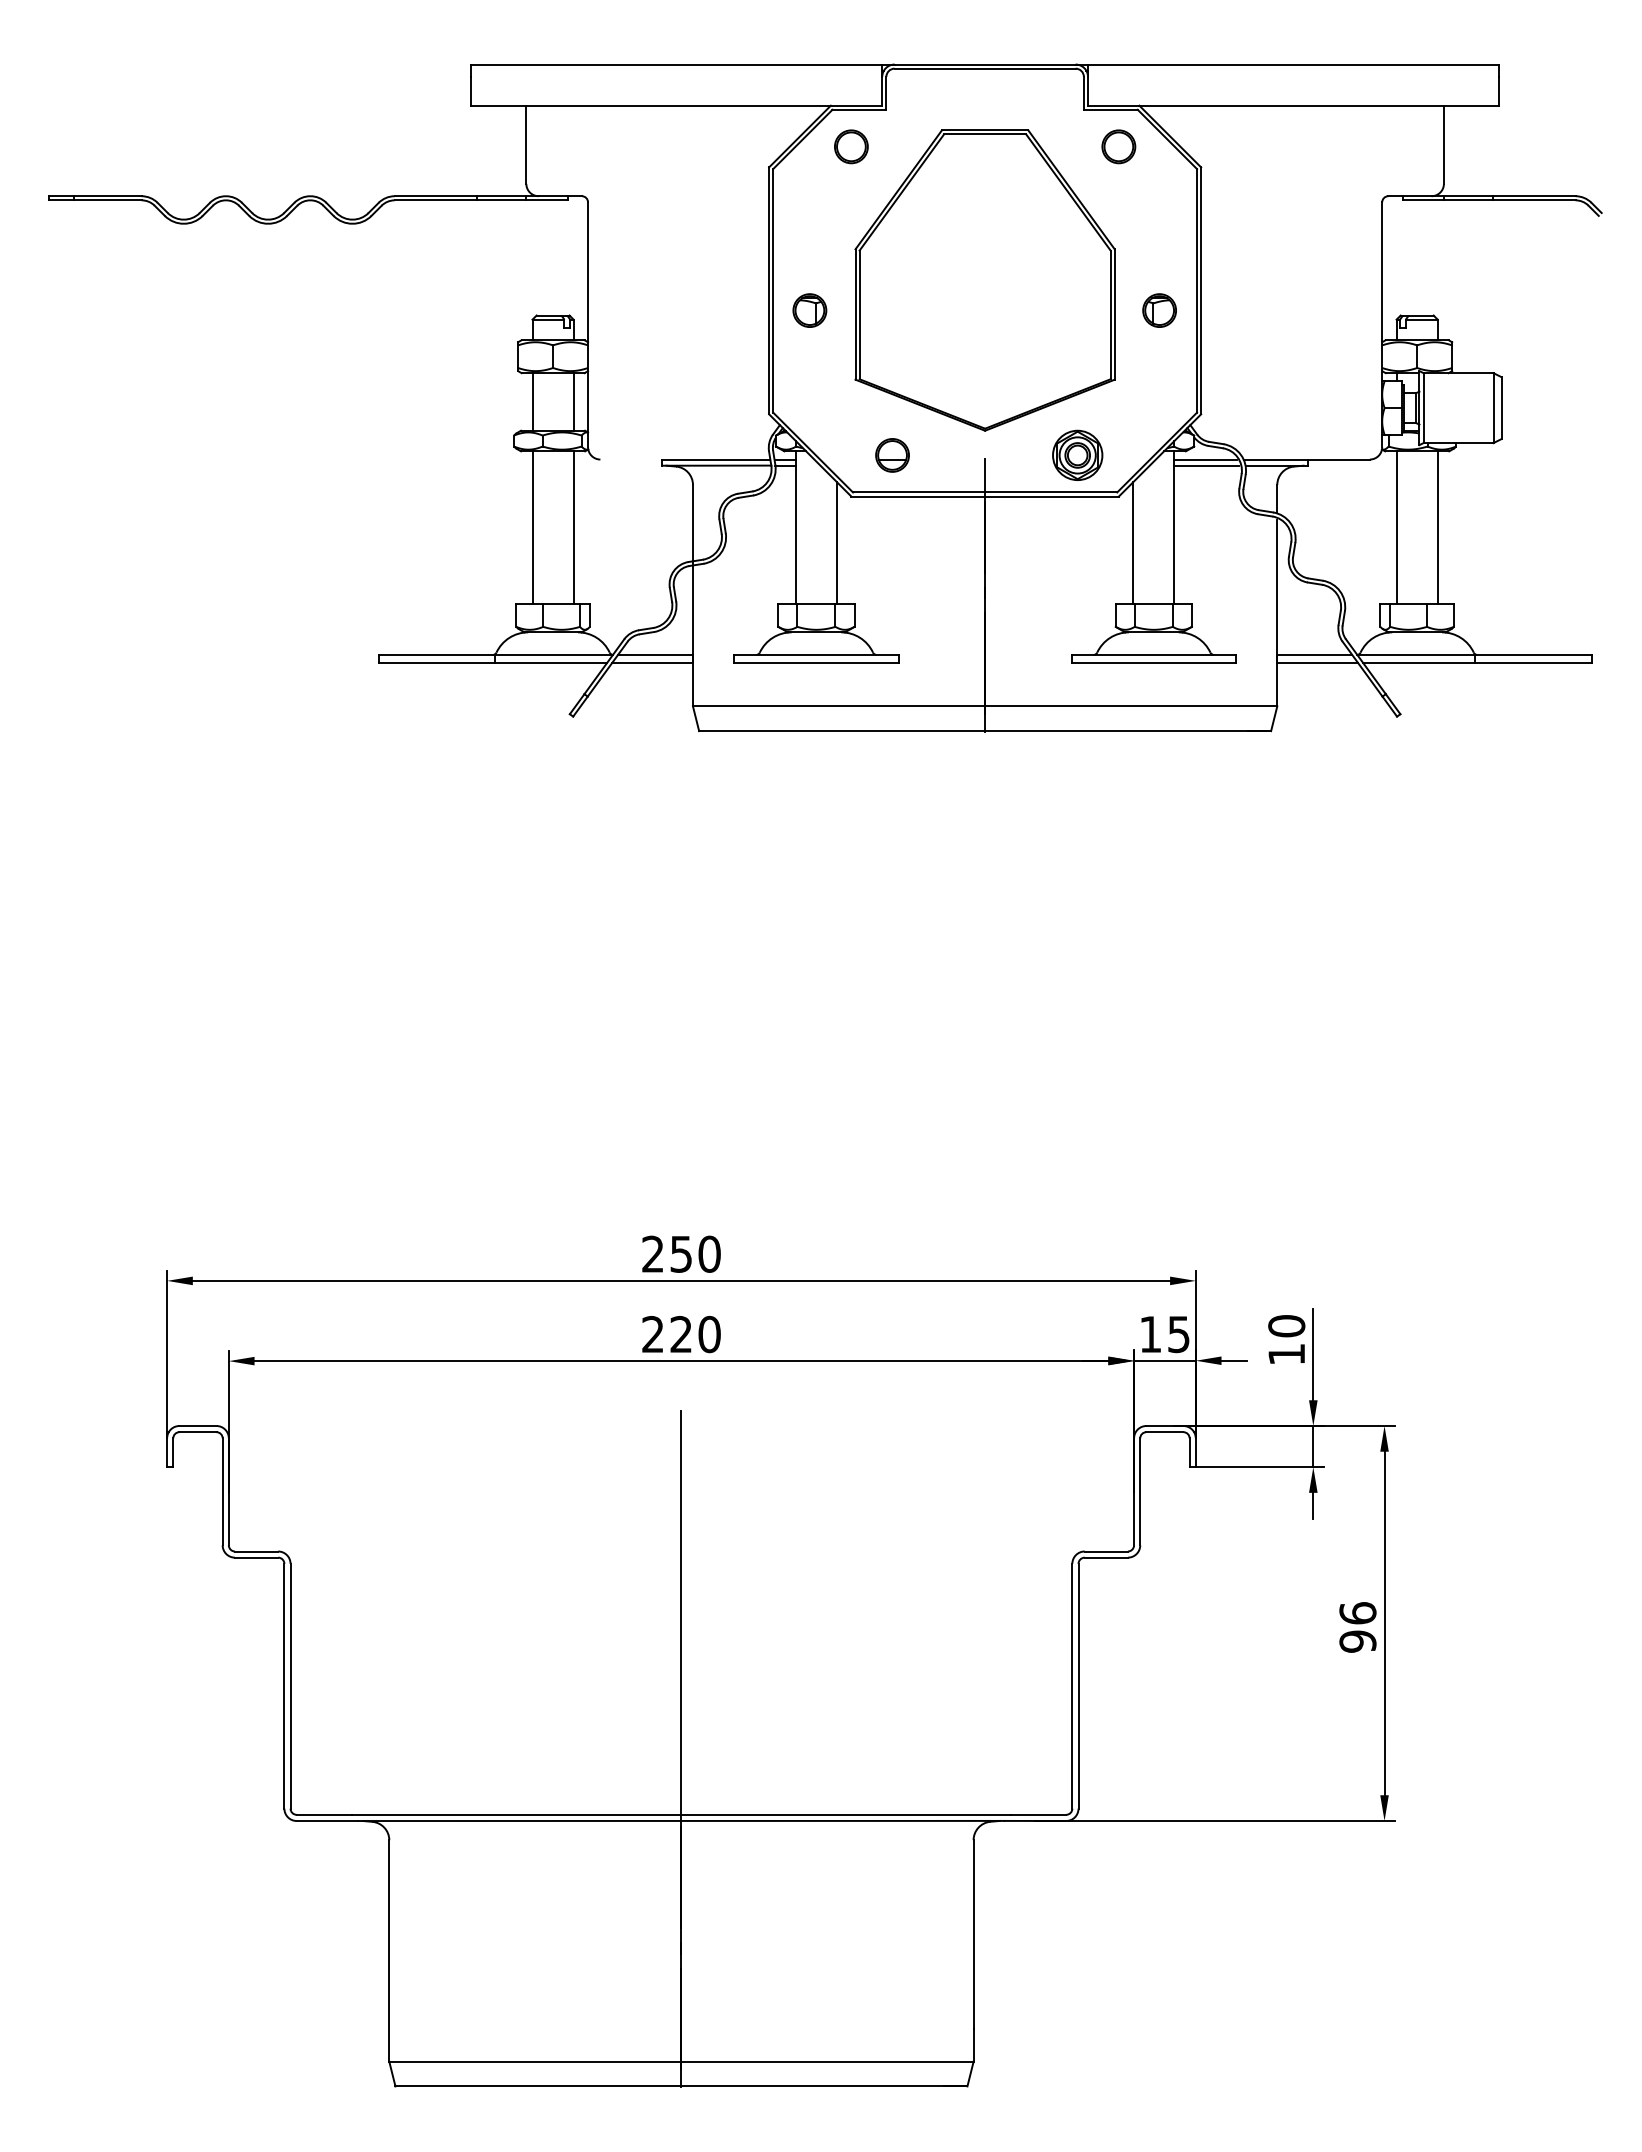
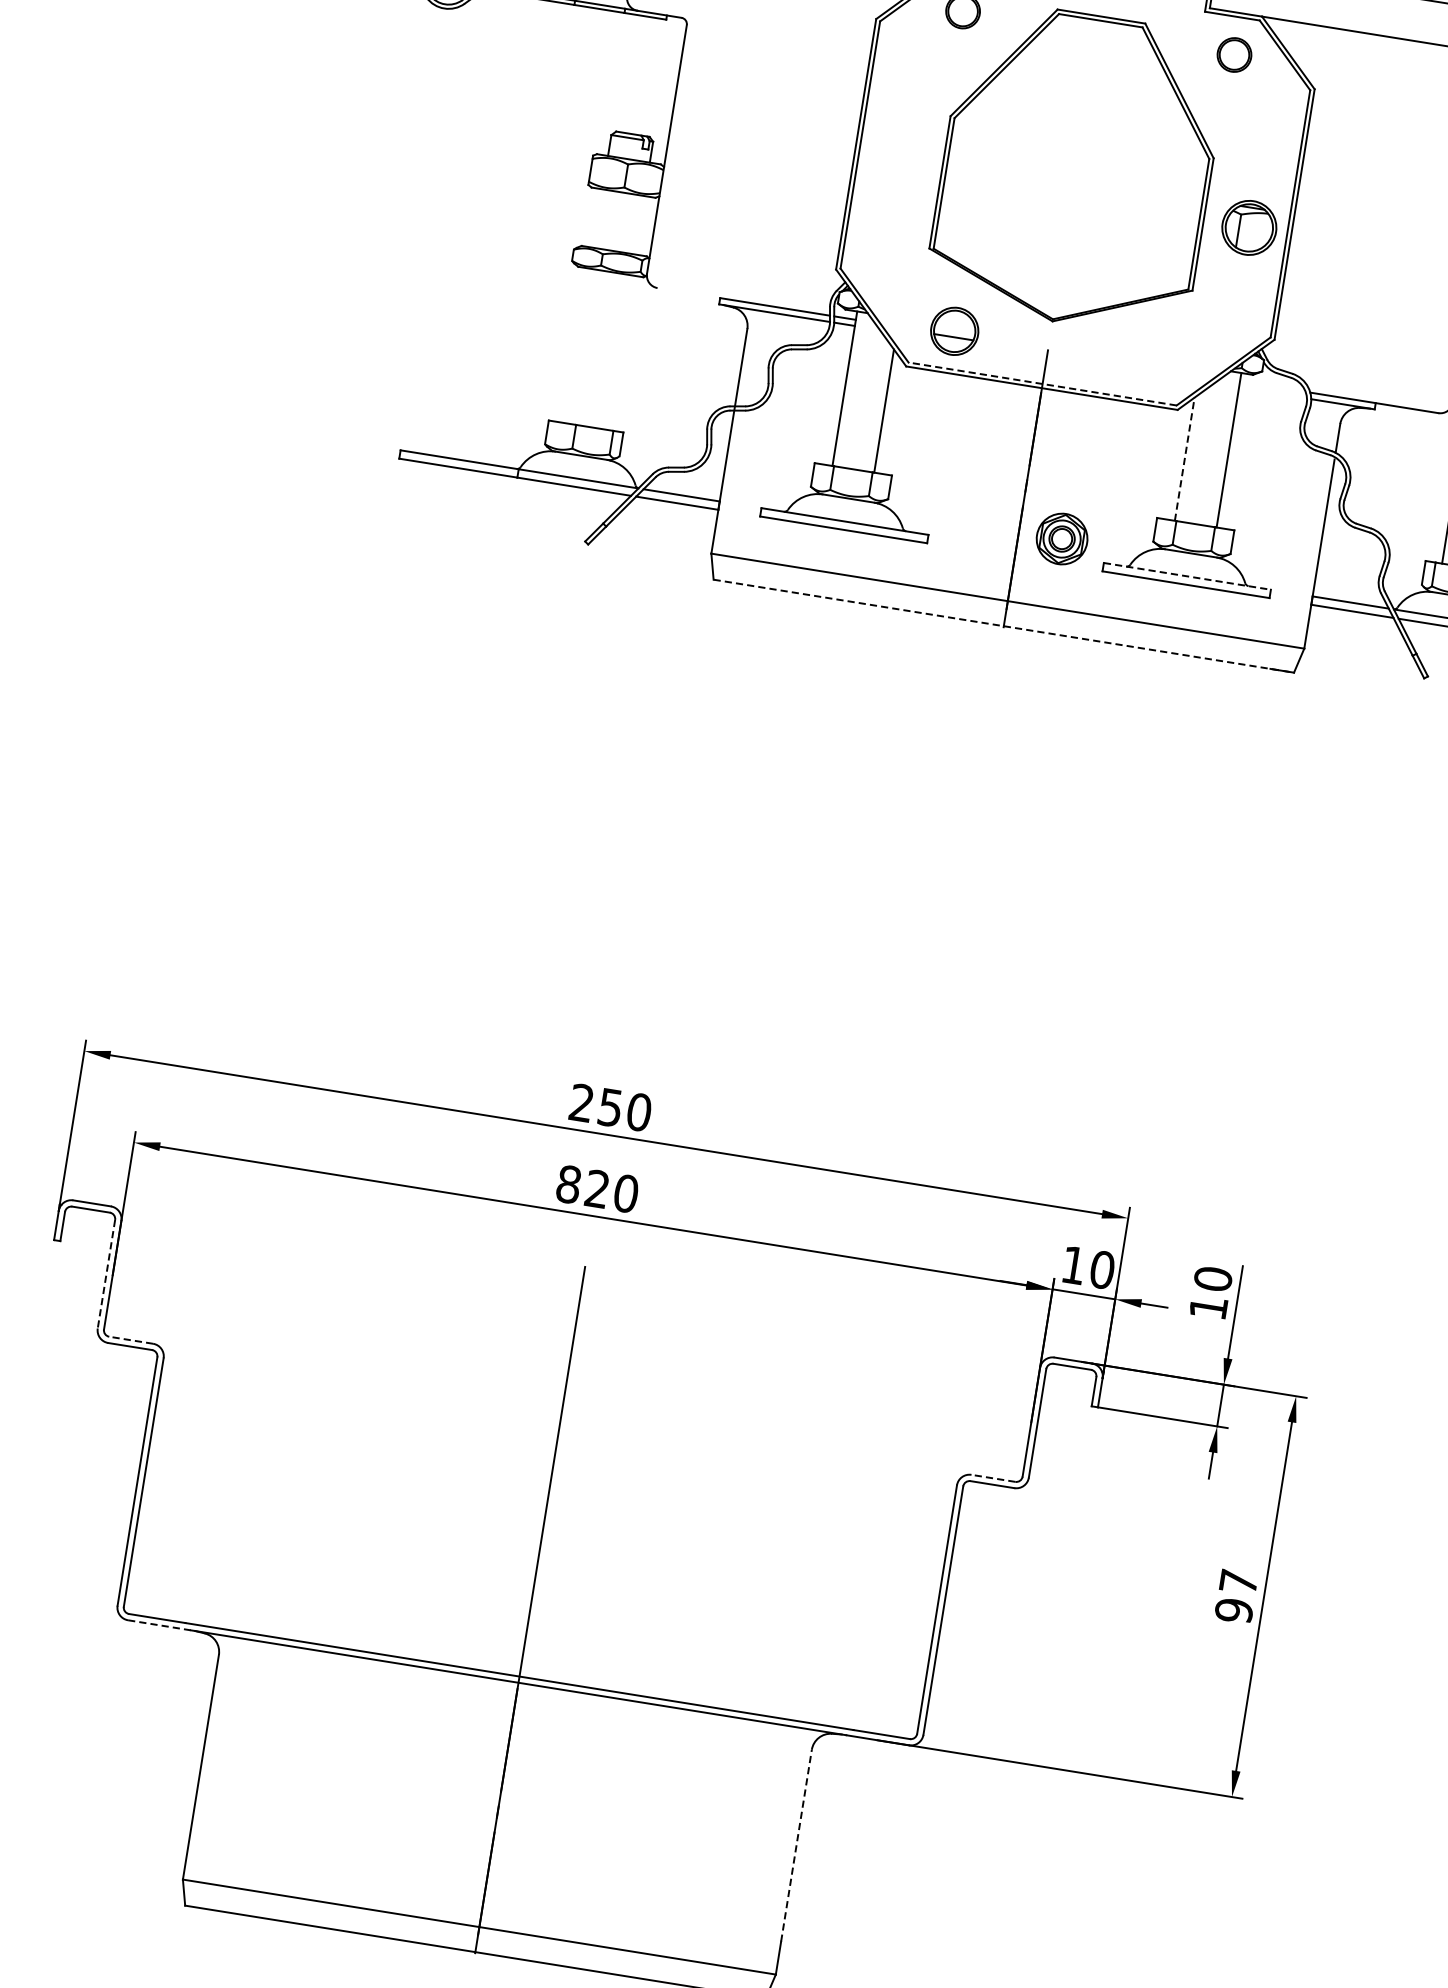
part: (809, 310) -> (893, 170), removed
part: (1159, 310) -> (1249, 227), size x1.6
line: (532, 401) -> (598, 218), removed
line: (573, 401) -> (639, 224), removed
part: (1077, 454) -> (1062, 538), moved
part: (892, 455) -> (954, 331), size x1.4
line: (1205, 459) -> (1271, 386), removed
line: (1206, 465) -> (1271, 392), removed
line: (984, 492) -> (1041, 383), solid -> dashed
line: (532, 527) -> (577, 345), removed
line: (573, 527) -> (619, 352), removed
line: (1133, 542) -> (1185, 458), solid -> dashed
line: (1154, 655) -> (1187, 576), solid -> dashed
line: (985, 731) -> (1004, 626), solid -> dashed
text: (653, 1334) -> (569, 1184), 220 -> 820
text: (1178, 1334) -> (1101, 1269), 15 -> 10
line: (222, 1492) -> (106, 1274), solid -> dashed
line: (256, 1551) -> (131, 1340), solid -> dashed
line: (1106, 1551) -> (993, 1478), solid -> dashed
text: (1357, 1613) -> (1238, 1582), 96 -> 97
line: (327, 1821) -> (159, 1625), solid -> dashed
line: (973, 1934) -> (796, 1845), solid -> dashed

